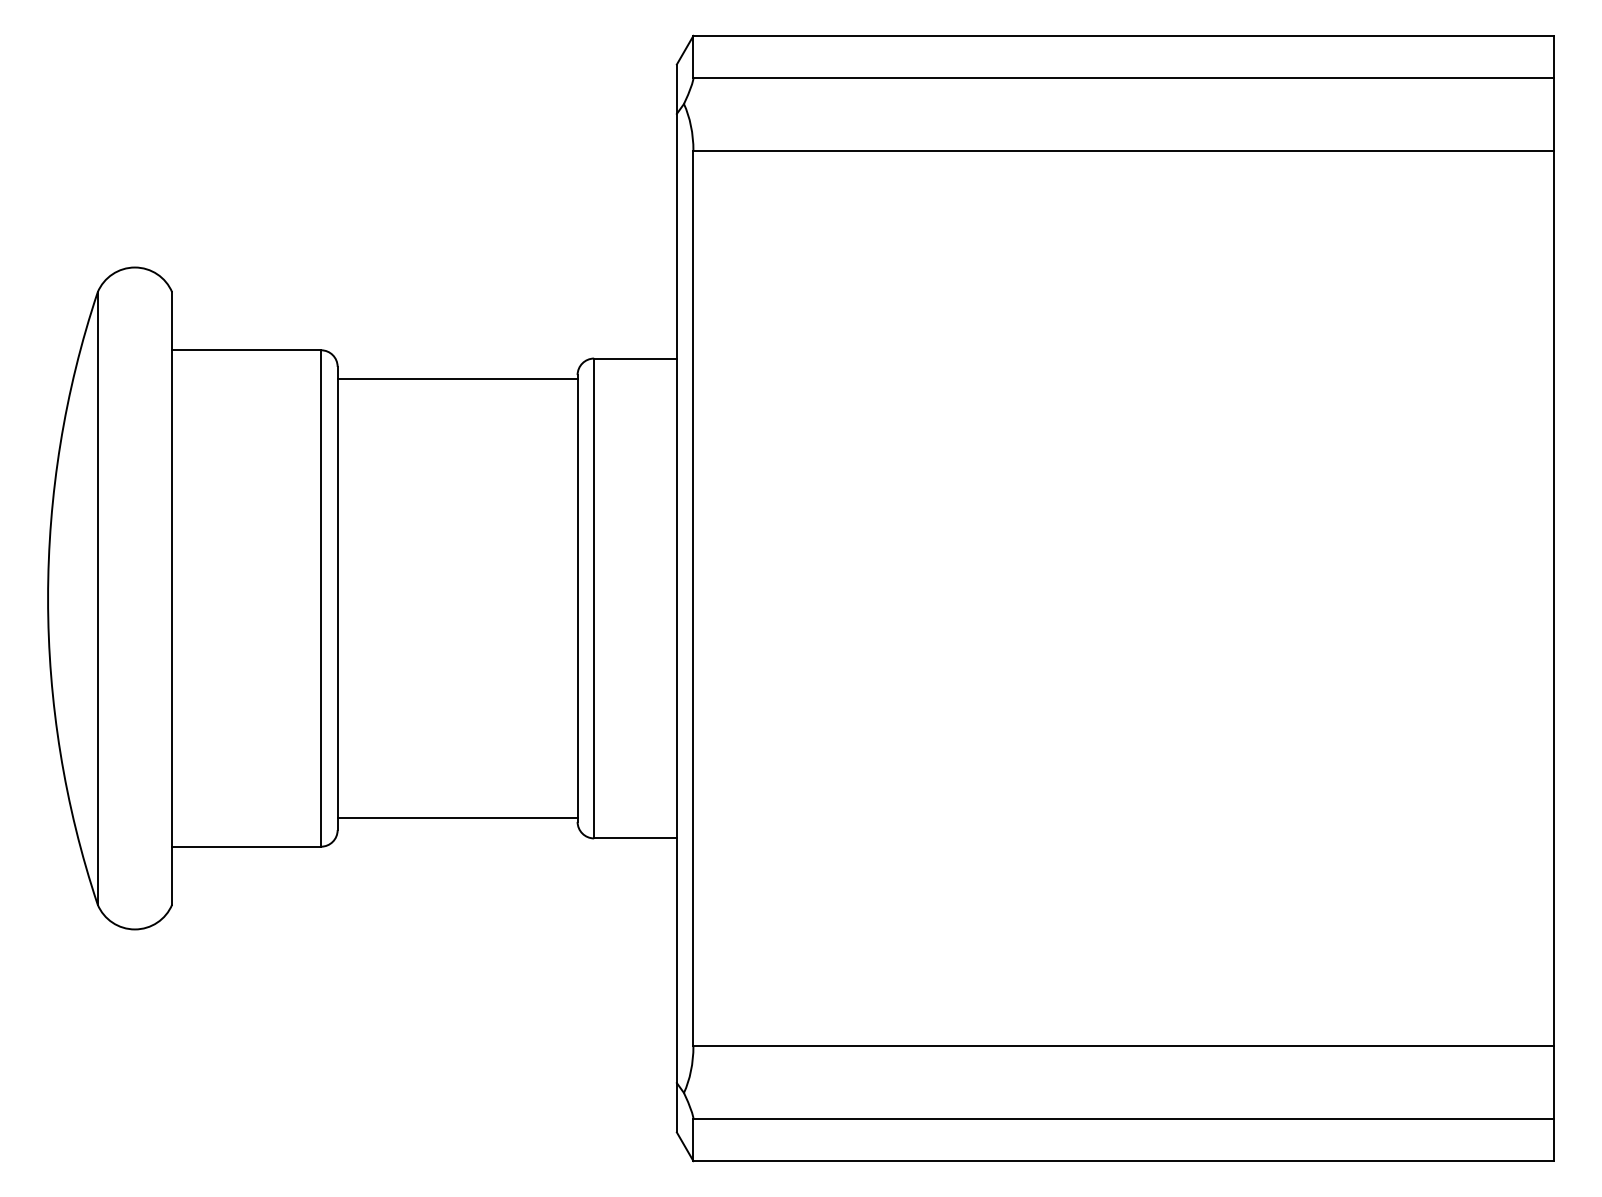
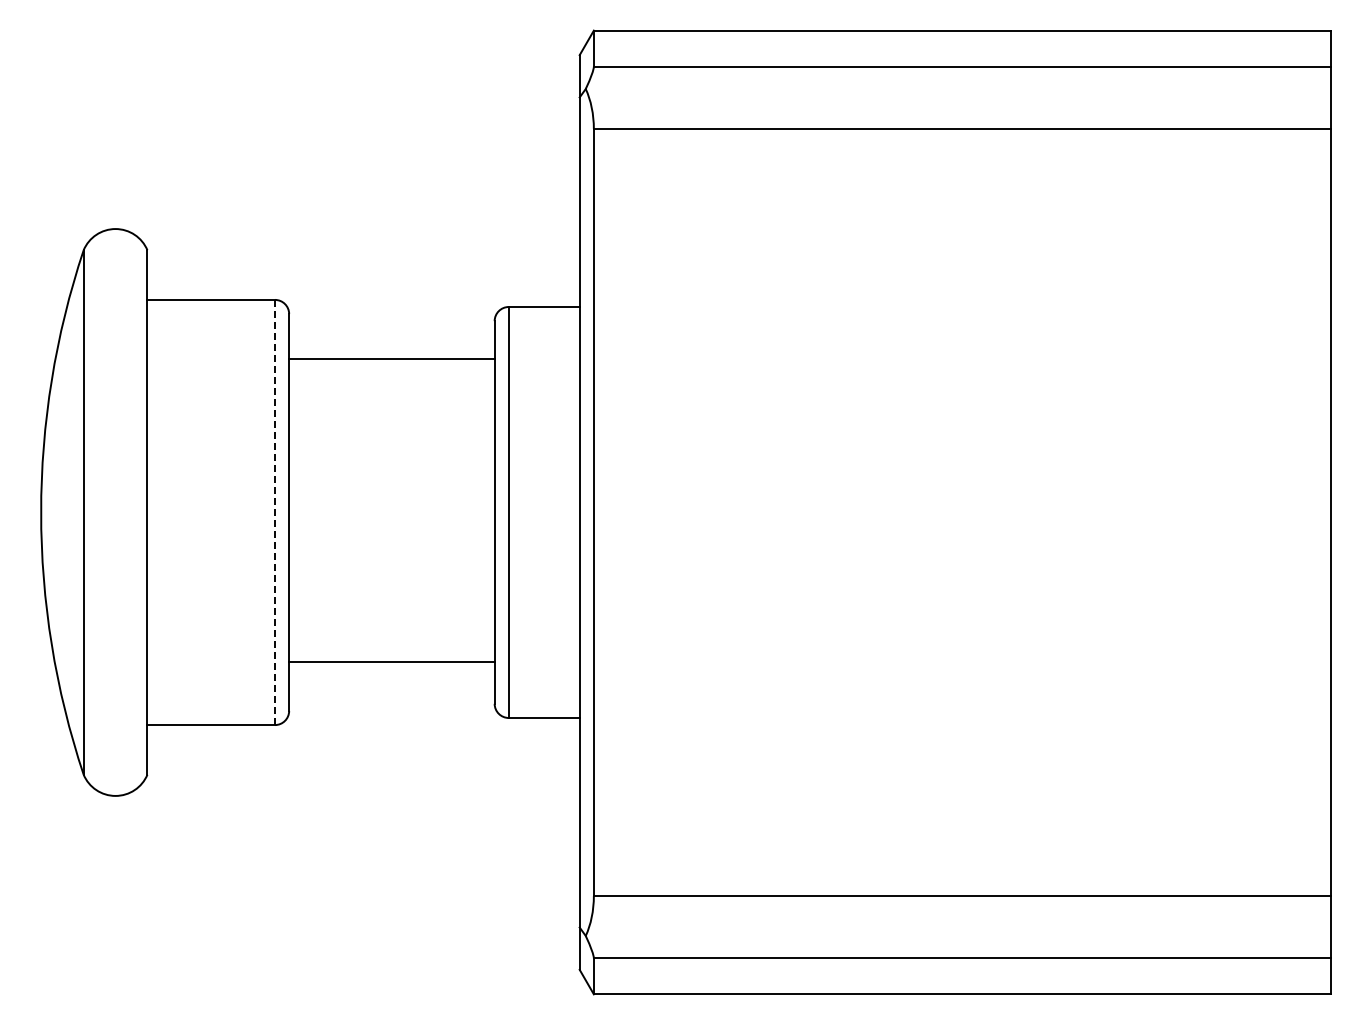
line: (457, 378) -> (391, 358), moved
line: (321, 598) -> (275, 512), solid -> dashed
line: (457, 818) -> (391, 662), moved

